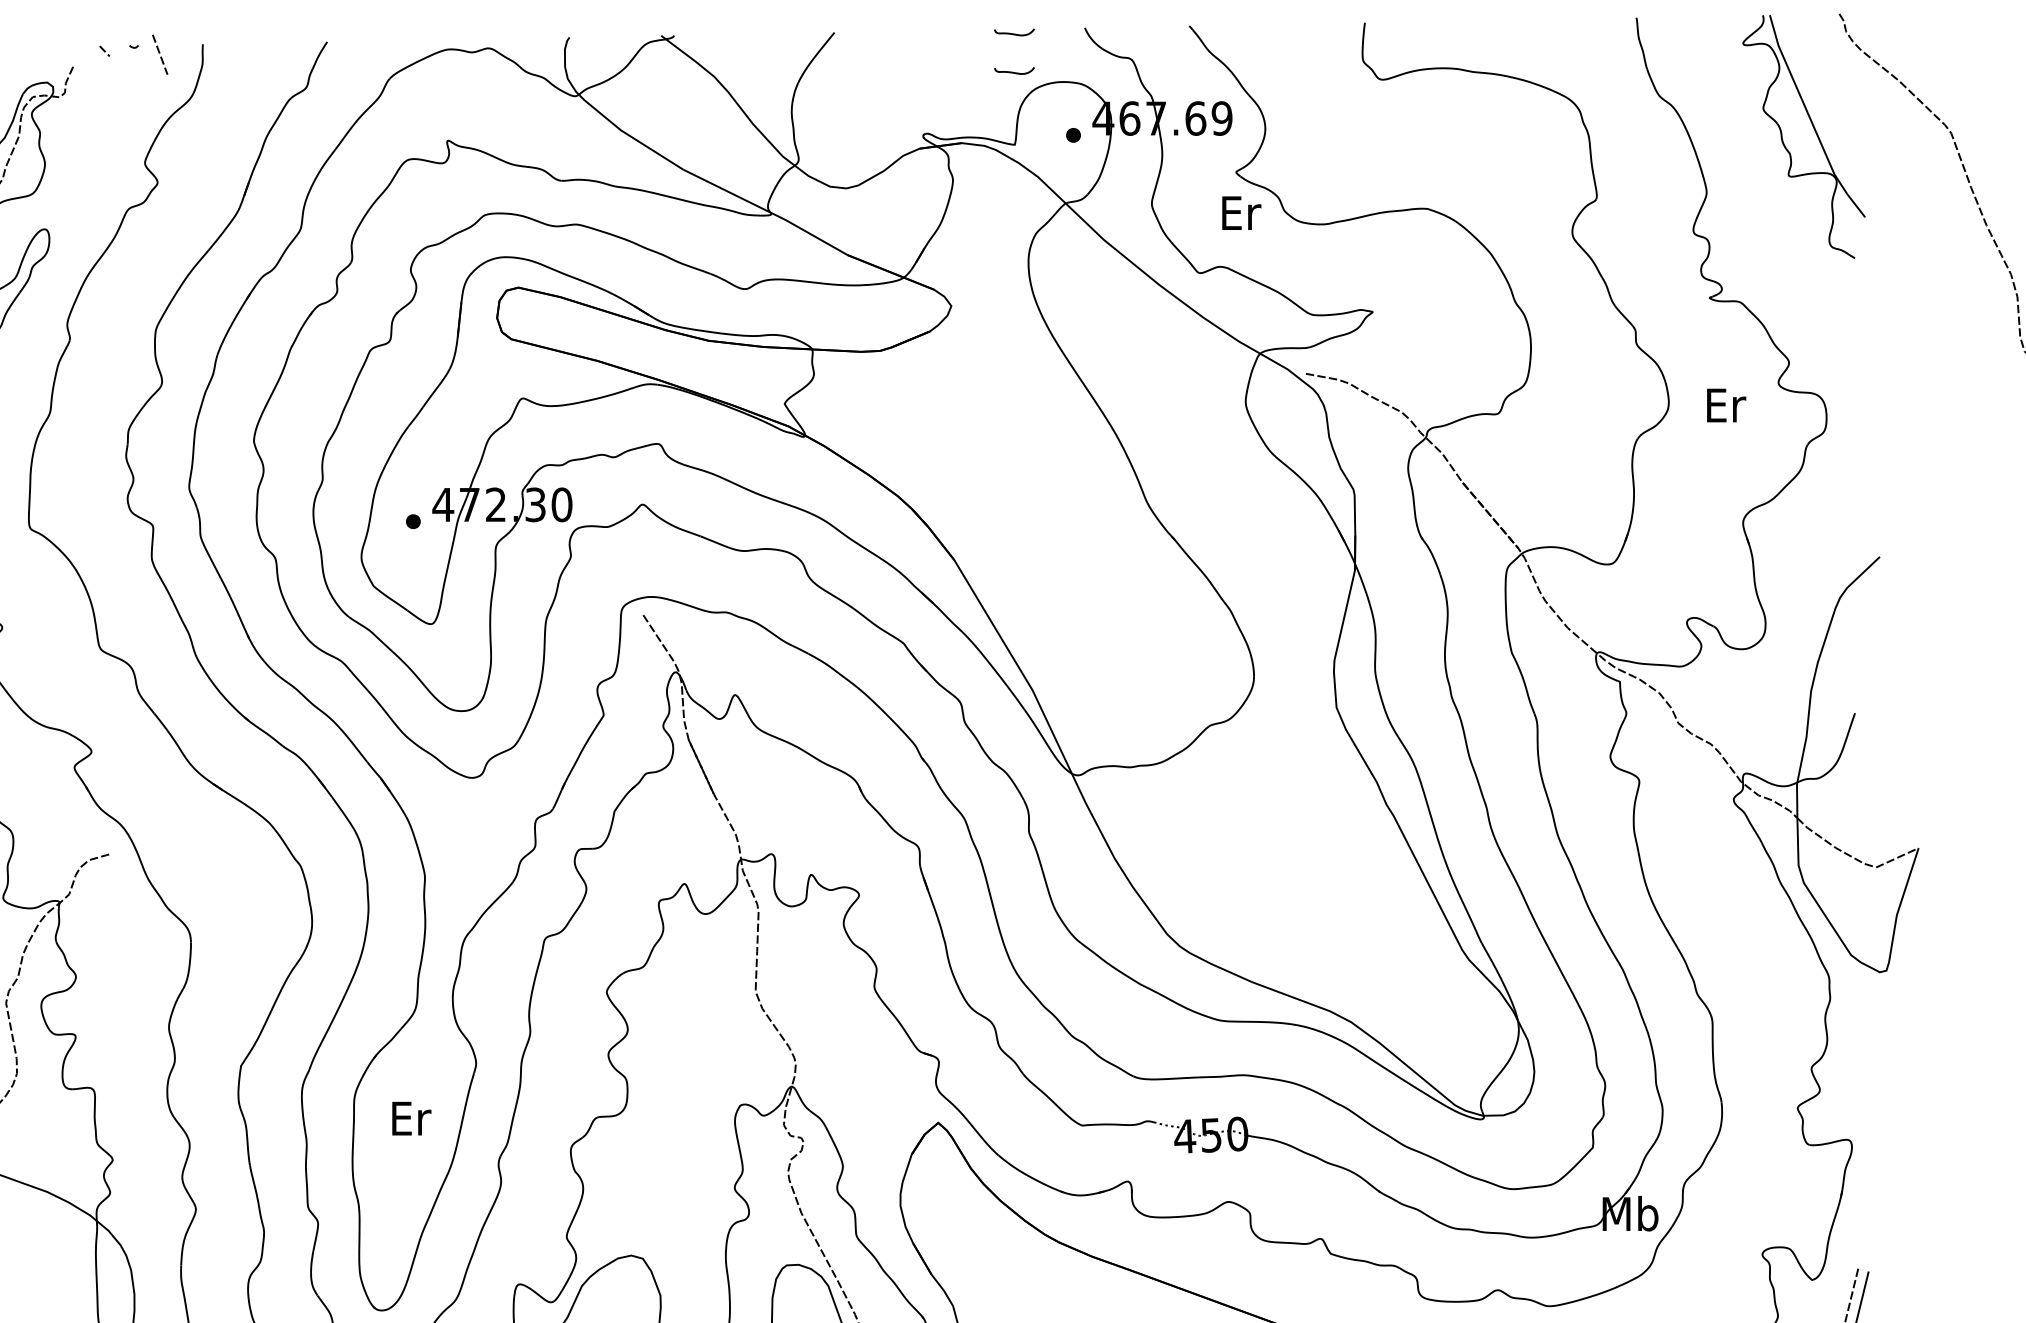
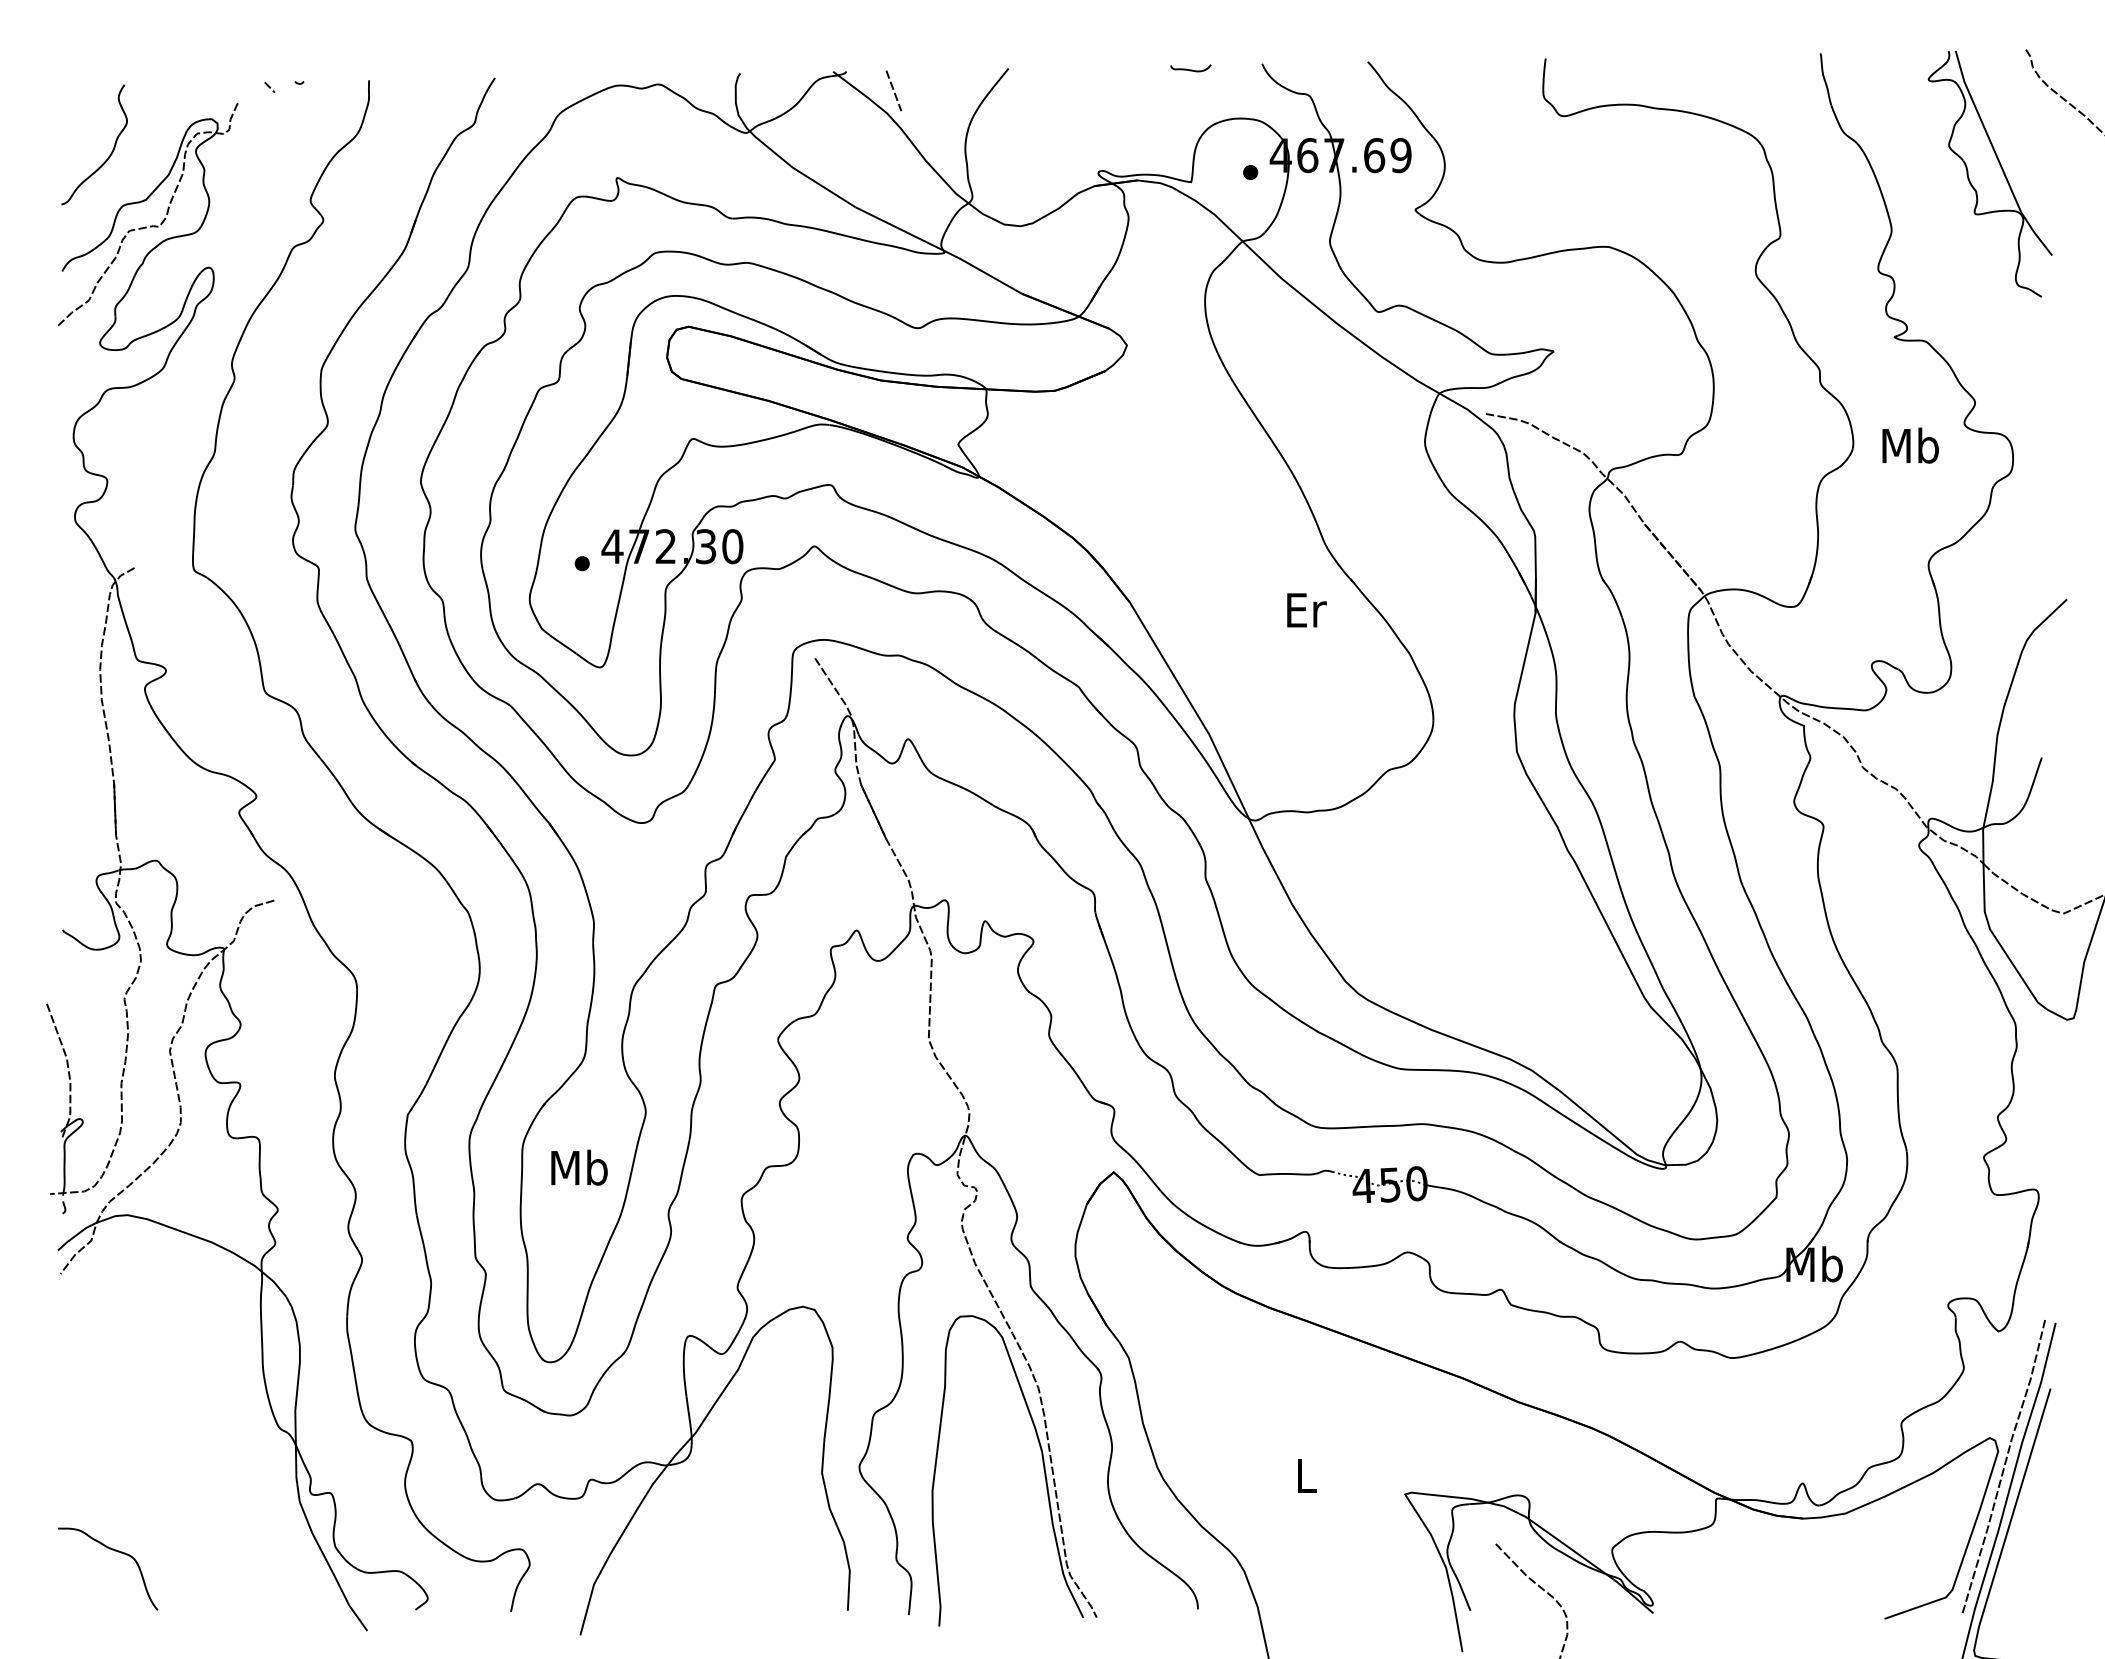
line: (159, 53) -> (893, 89), moved
curve: (1014, 72) -> (1190, 108), removed
text: (1241, 213) -> (1306, 610), moved
text: (1725, 404) -> (1910, 445), Er -> Mb
text: (410, 1118) -> (579, 1167), Er -> Mb

